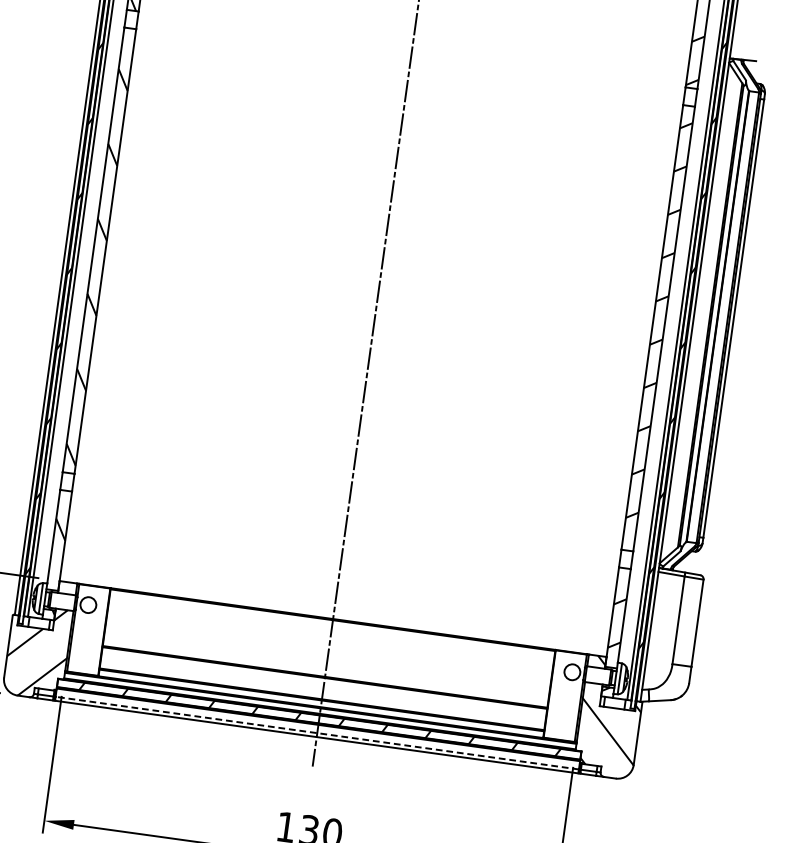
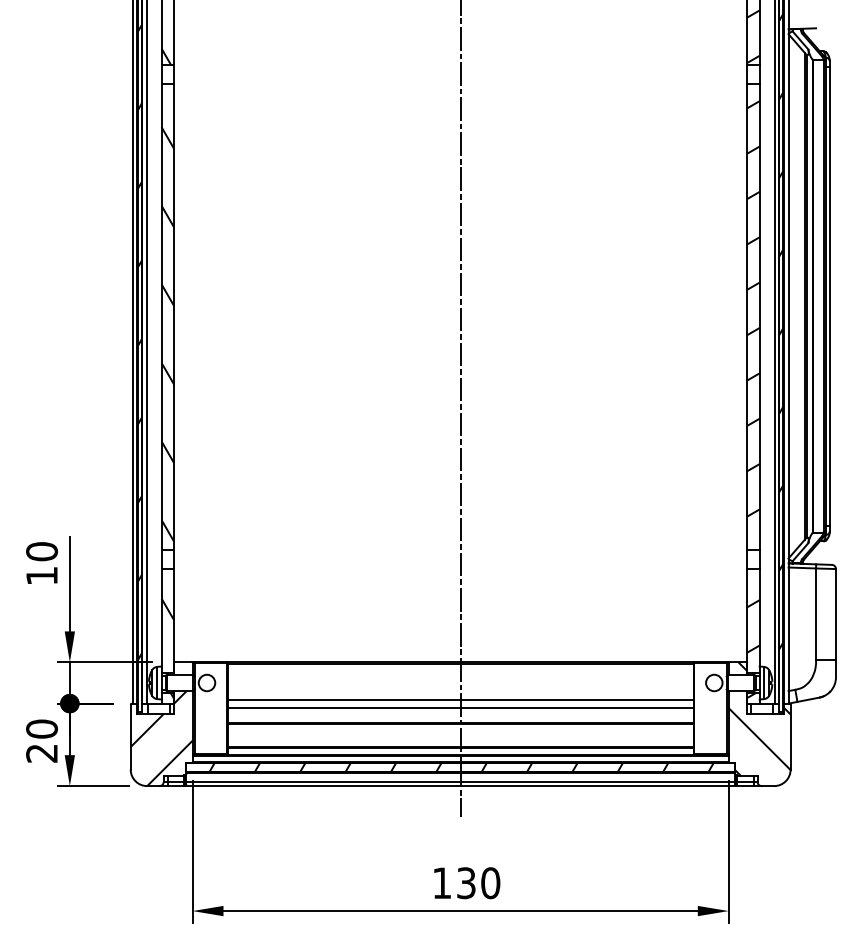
line: (328, 654) -> (460, 699), added
line: (326, 662) -> (460, 707), added
line: (317, 732) -> (460, 781), dashed -> solid

